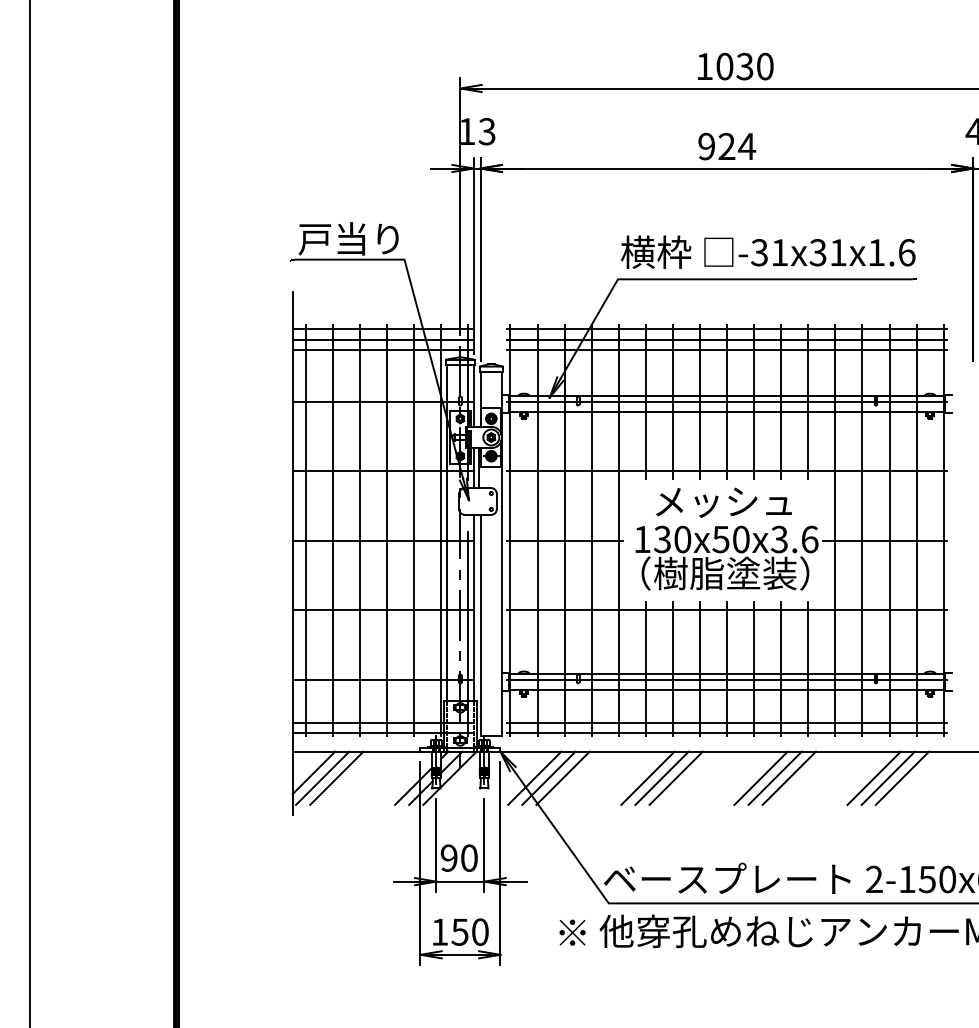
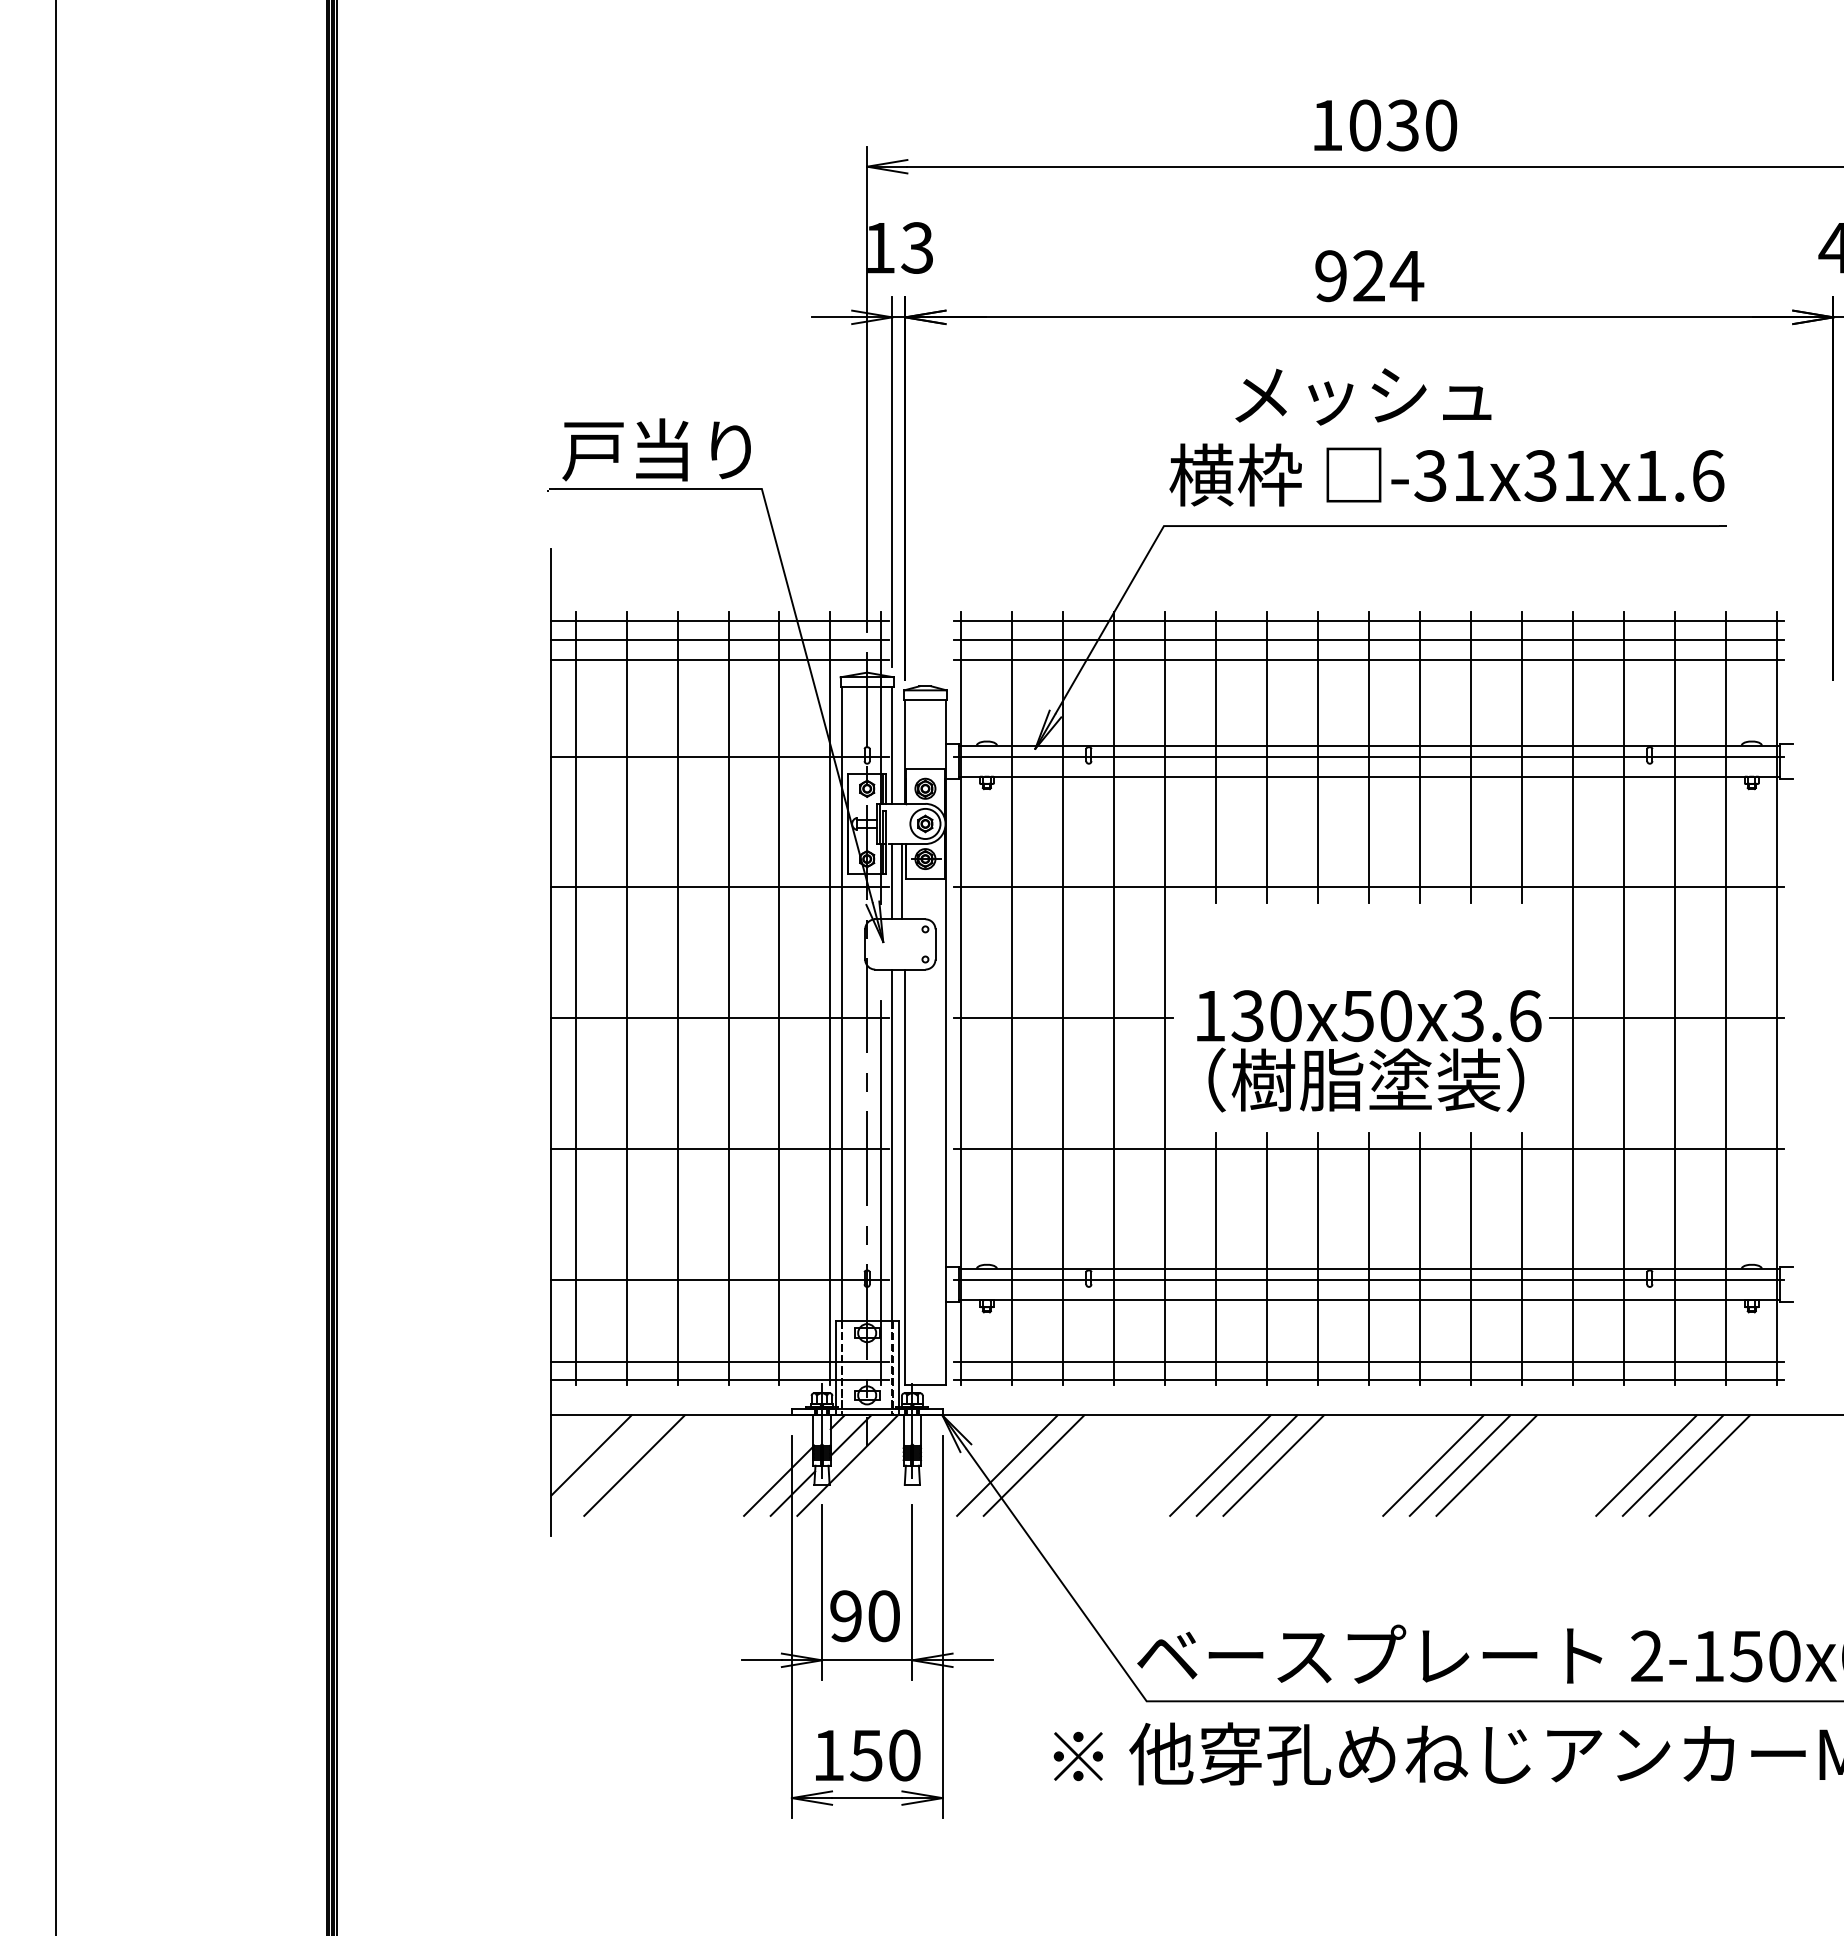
text: (723, 502) -> (1362, 396), moved
line: (322, 777) -> (607, 1464), removed
line: (562, 777) -> (1059, 1464), removed

